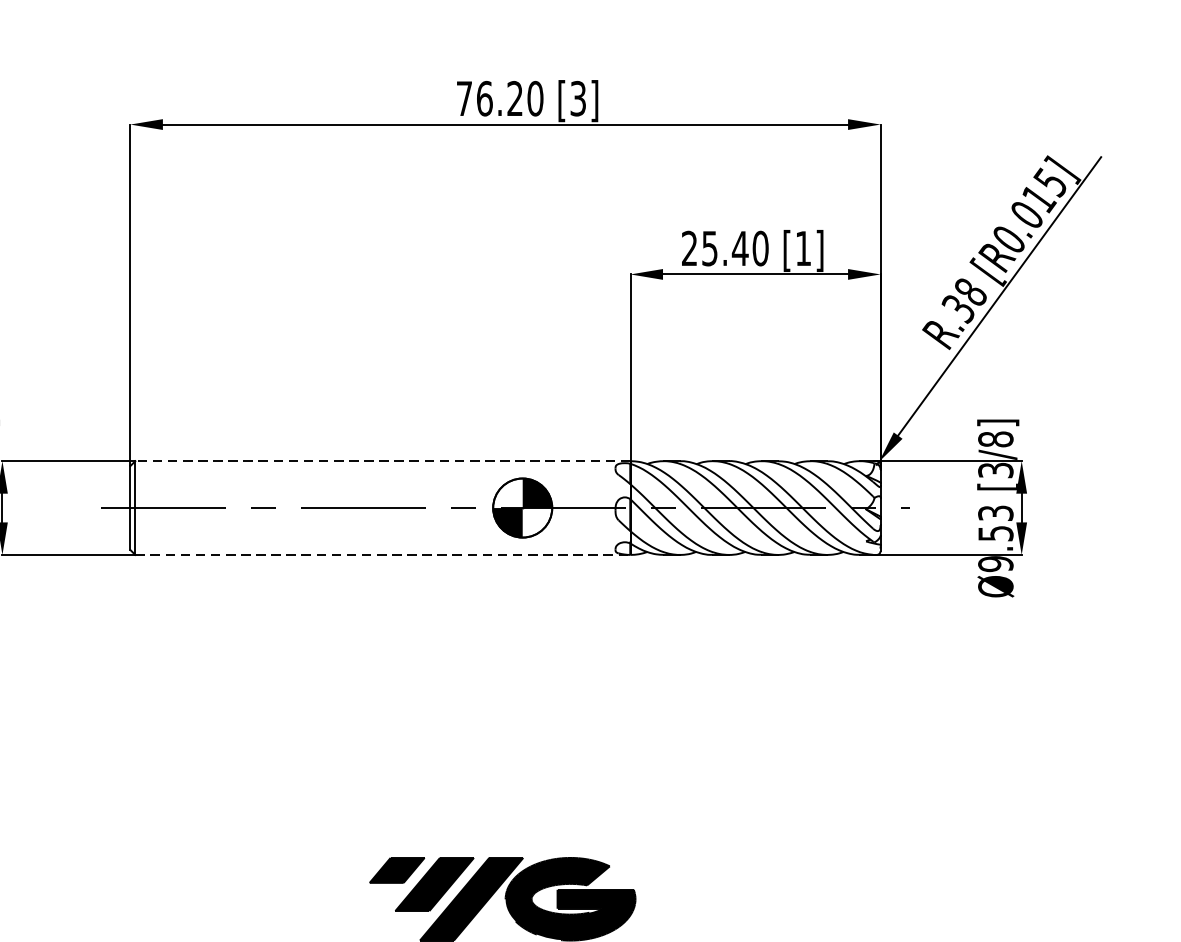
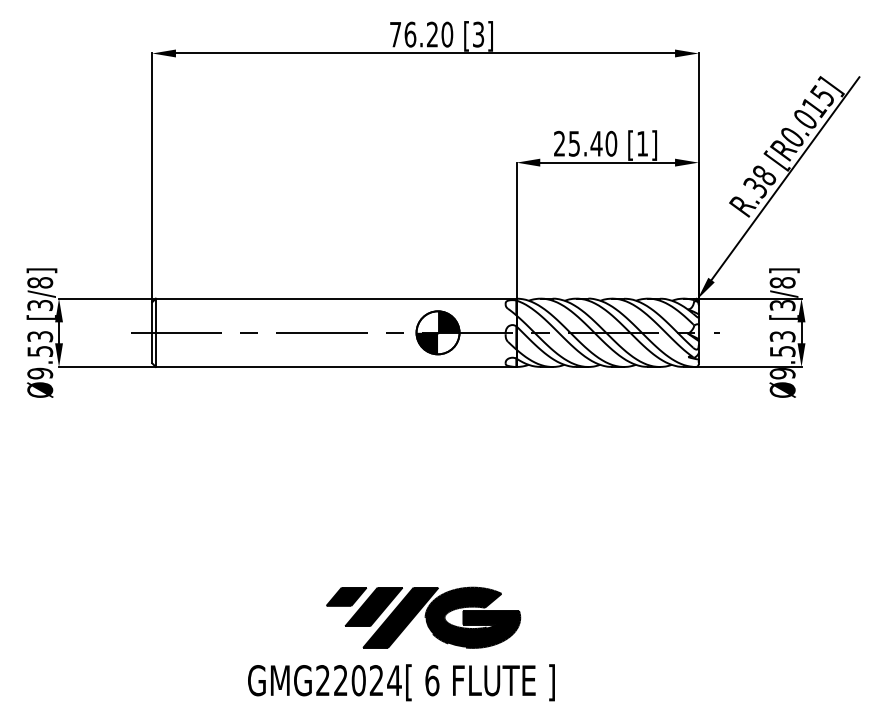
line: (381, 460) -> (335, 298), dashed -> solid
line: (383, 554) -> (336, 366), dashed -> solid

